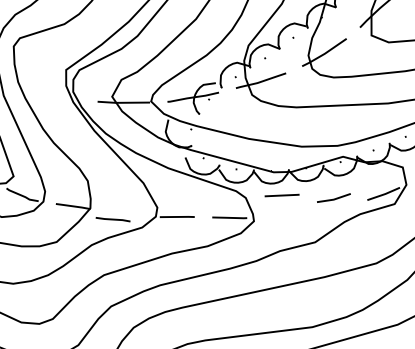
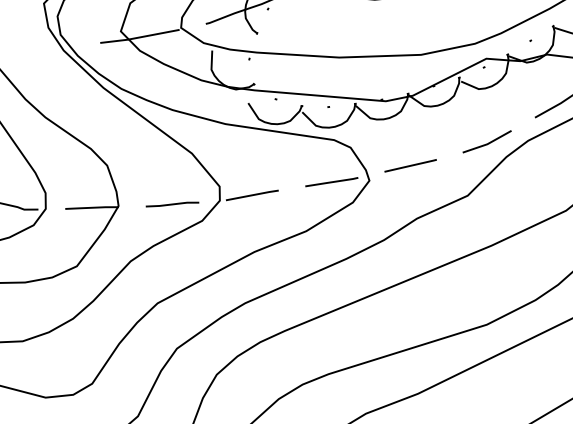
line: (281, 195) -> (409, 165), moved
line: (333, 198) -> (486, 142), moved
line: (112, 219) -> (171, 204), moved

